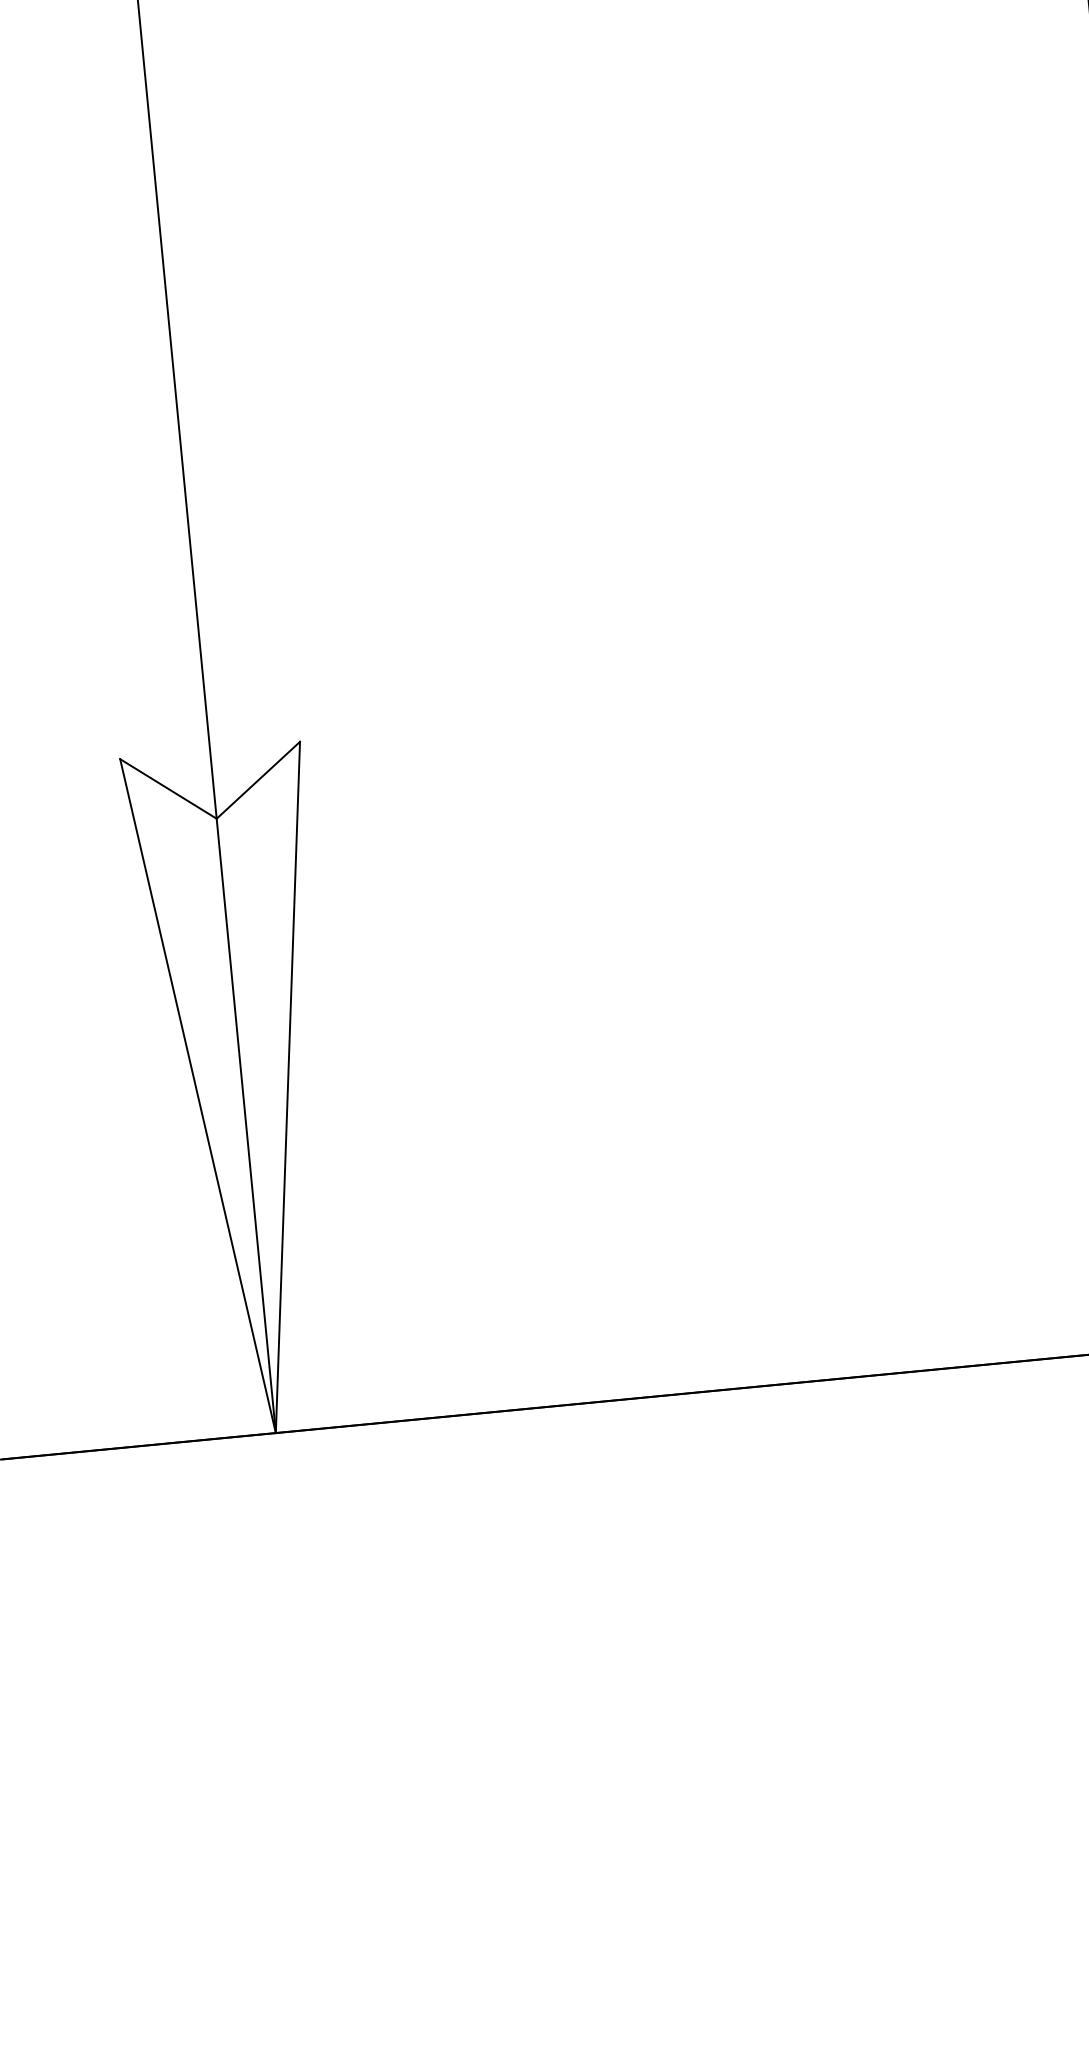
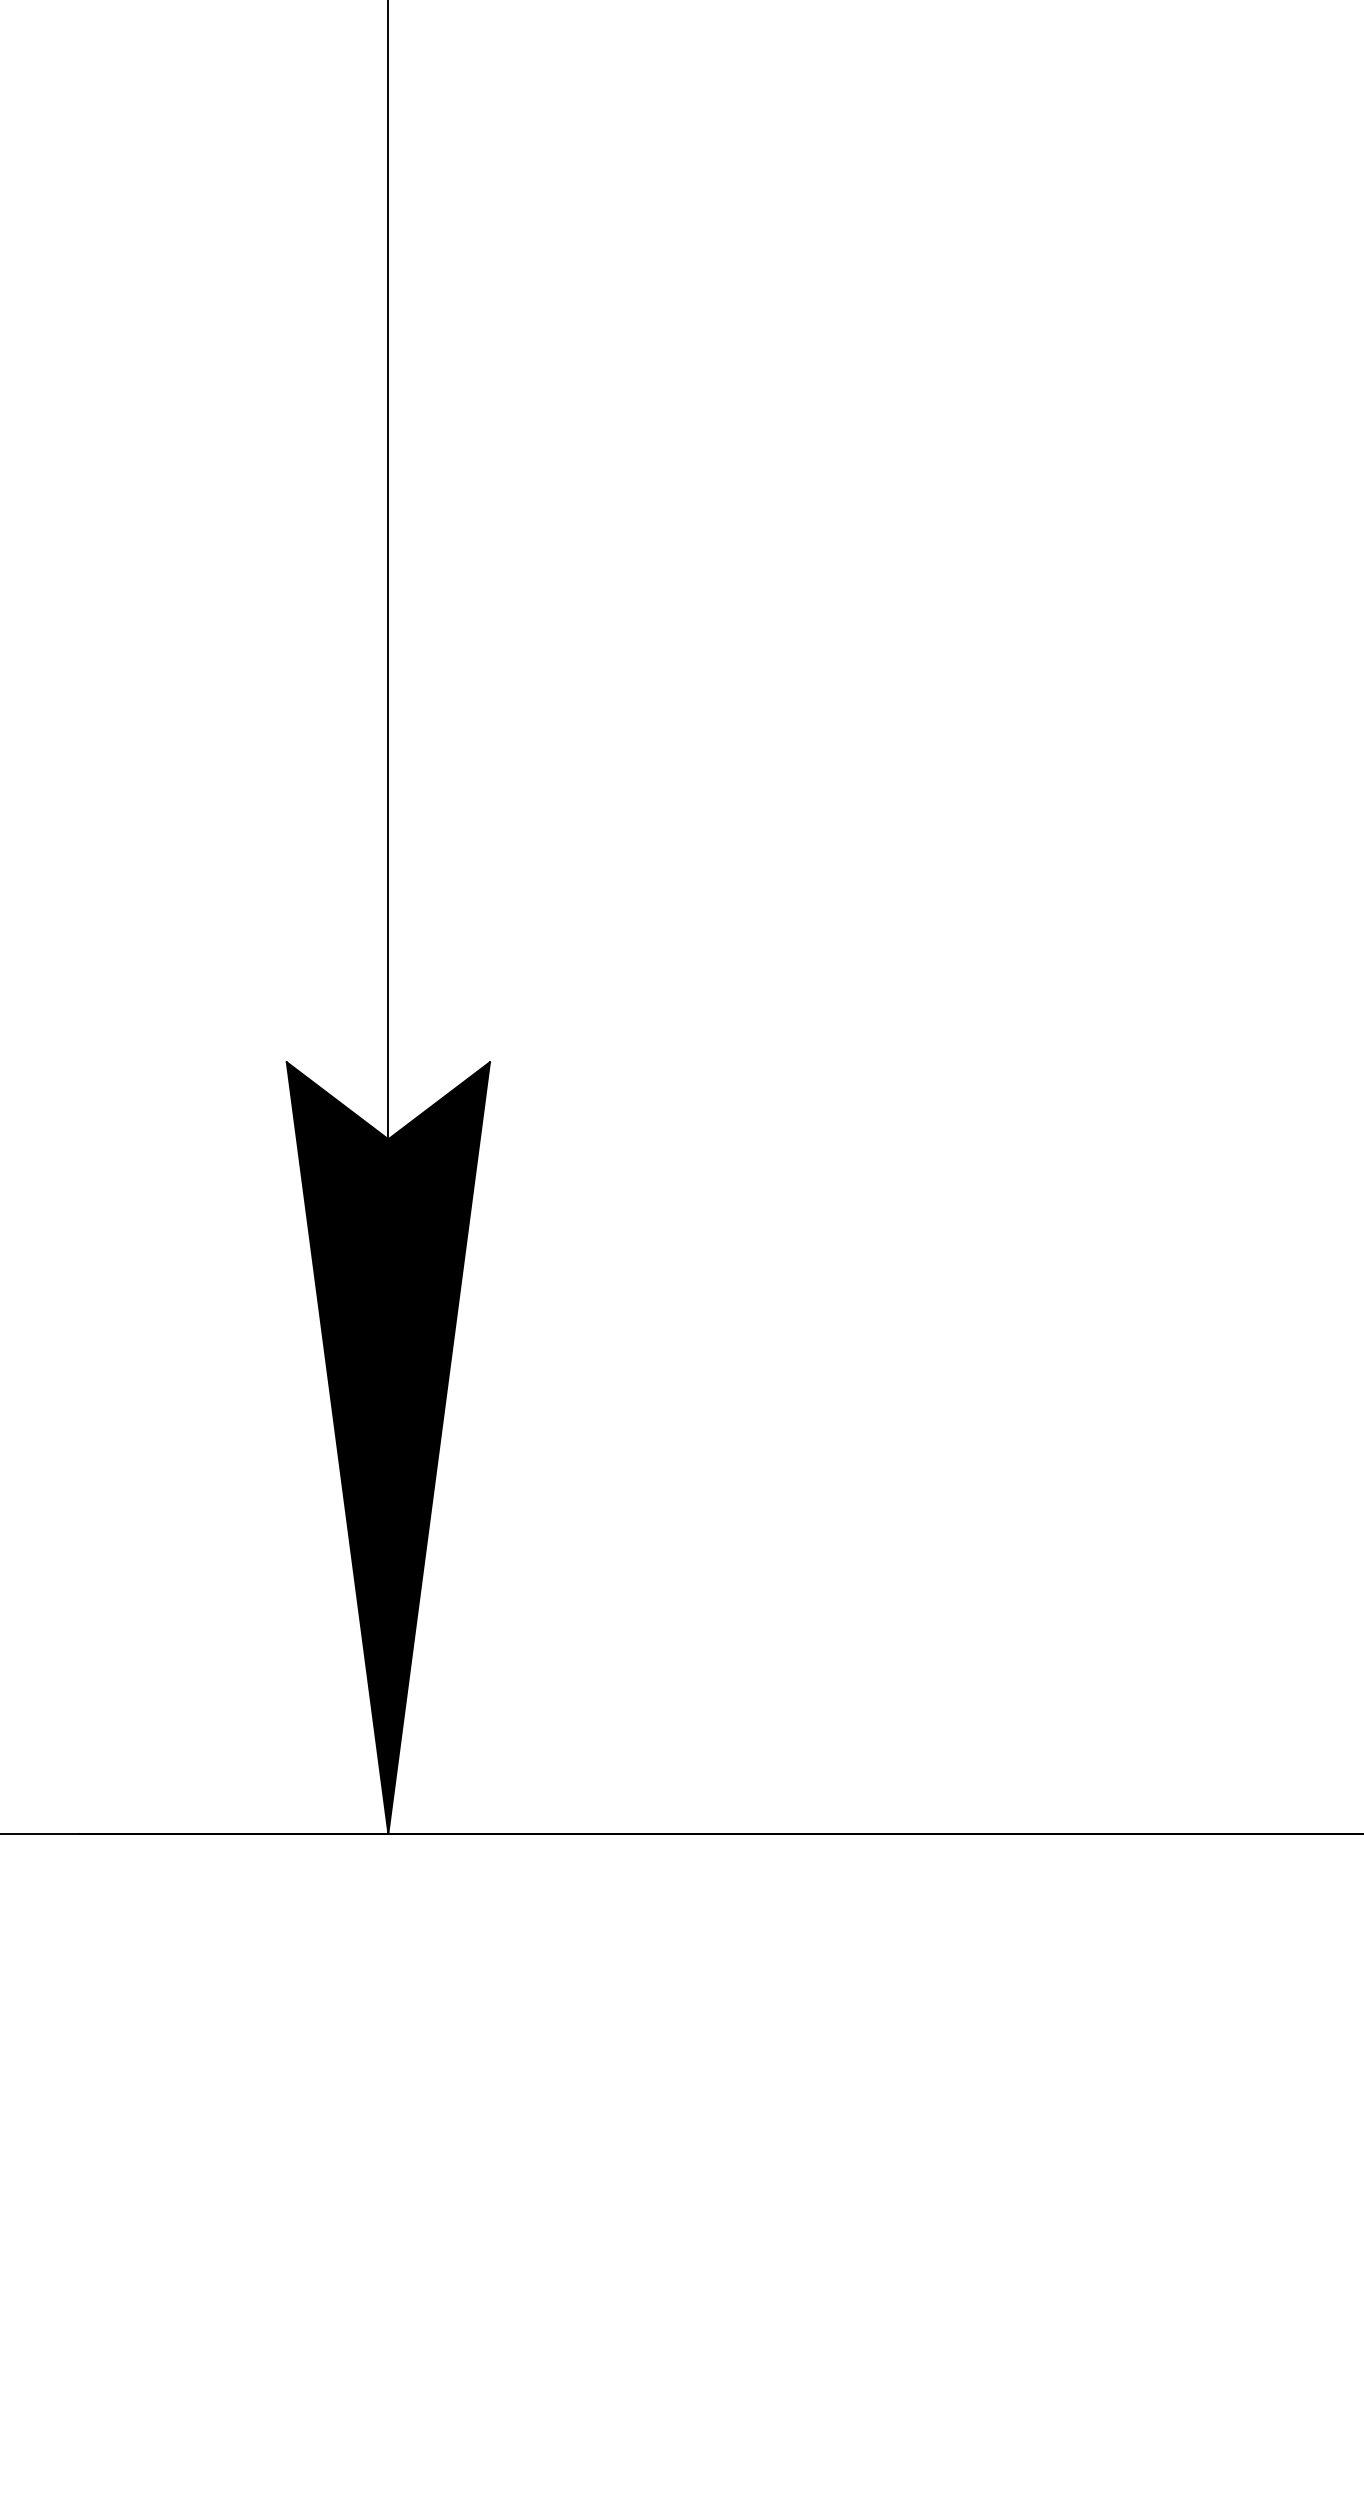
fill: (242, 1091) -> (387, 1447), added

